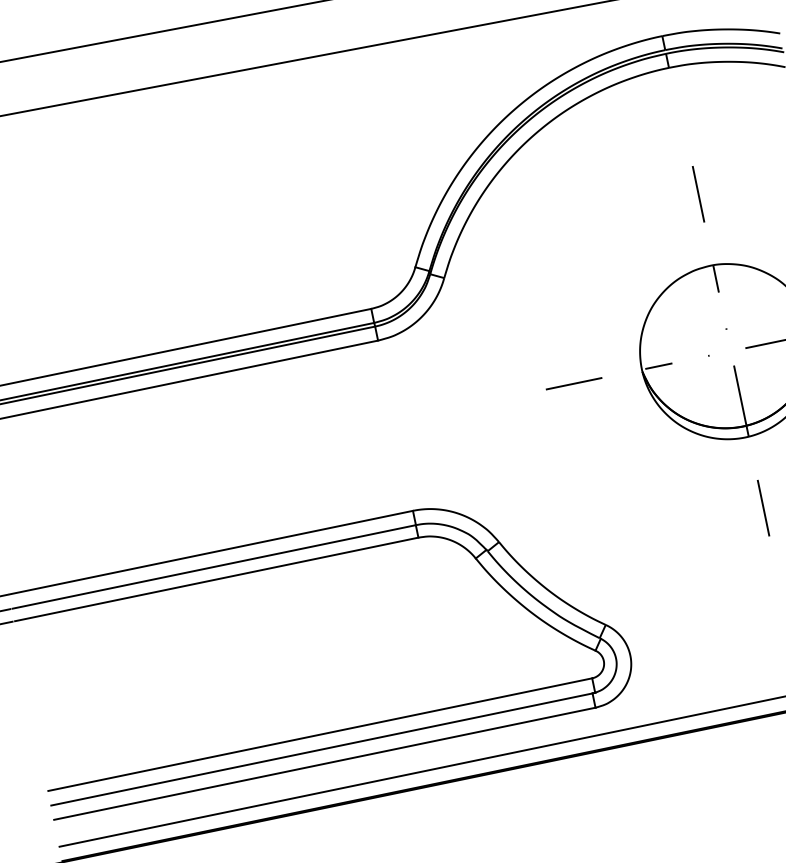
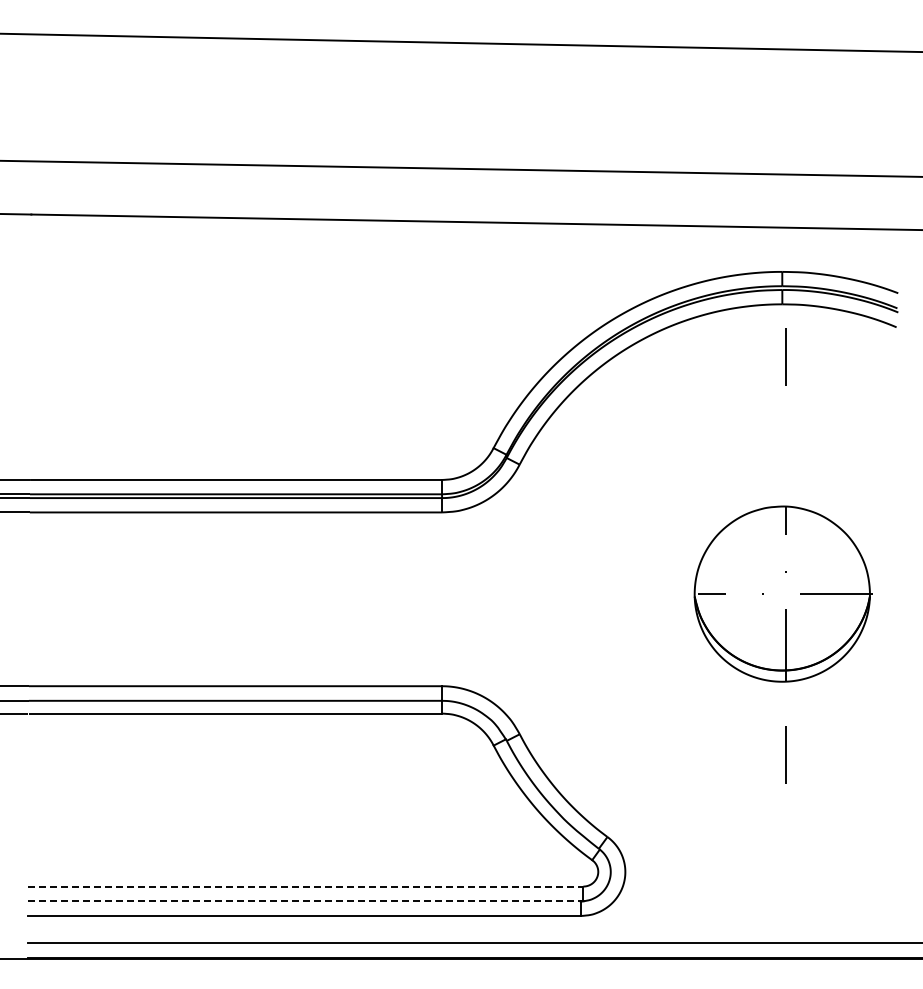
line: (698, 193) -> (785, 356), moved
line: (574, 383) -> (625, 594), removed
line: (320, 734) -> (305, 886), solid -> dashed
line: (322, 749) -> (304, 901), solid -> dashed

